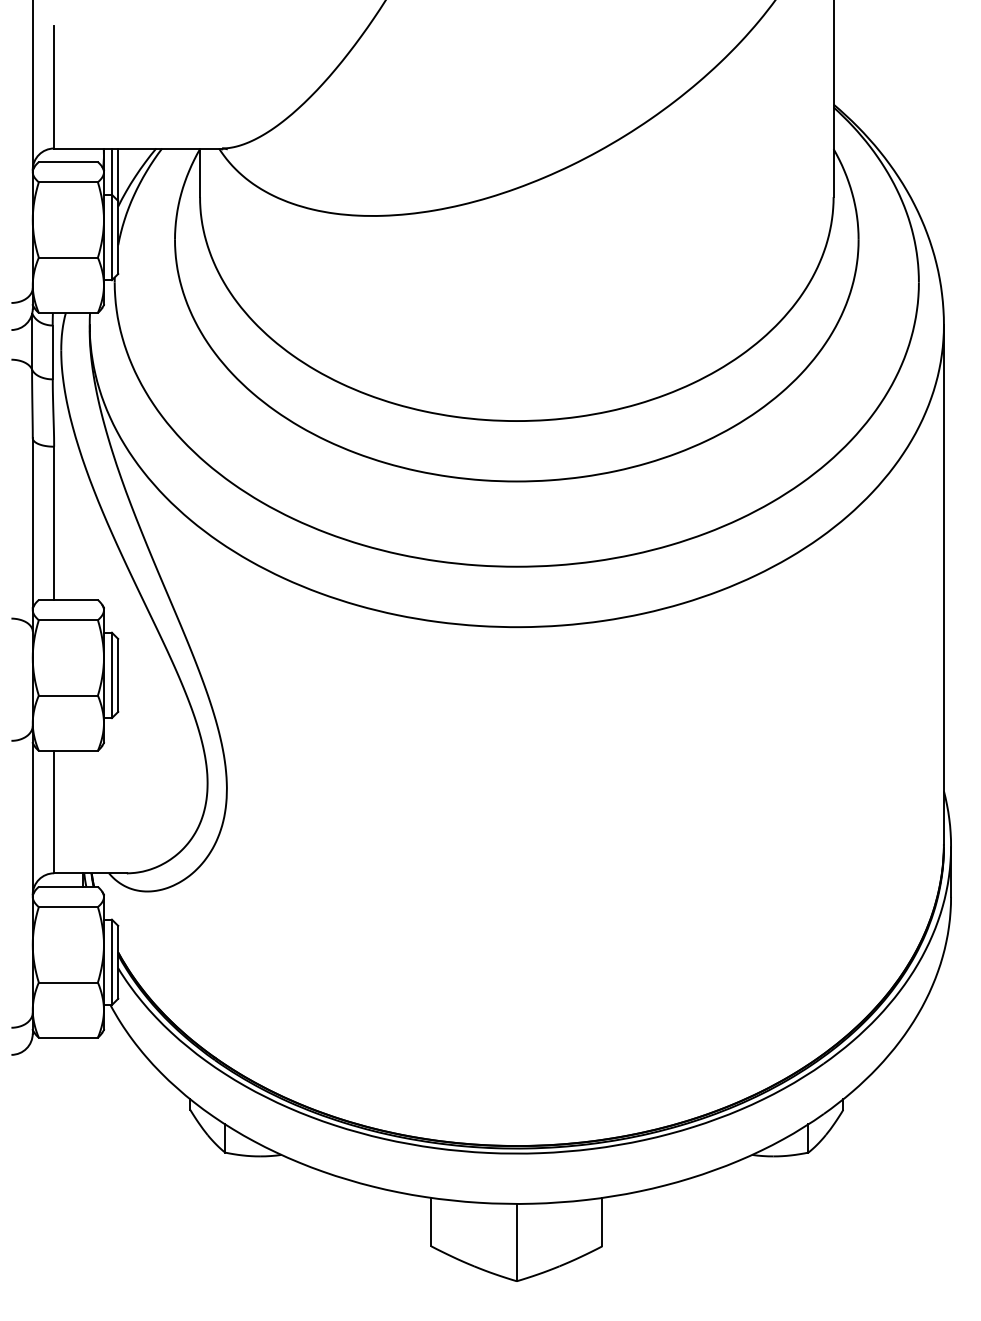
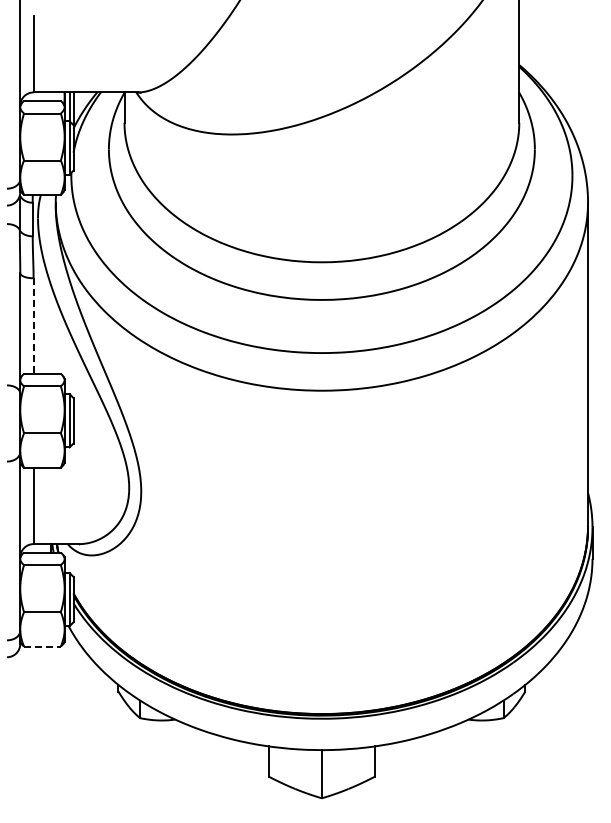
line: (53, 524) -> (33, 326), solid -> dashed
line: (68, 1037) -> (42, 646), solid -> dashed

